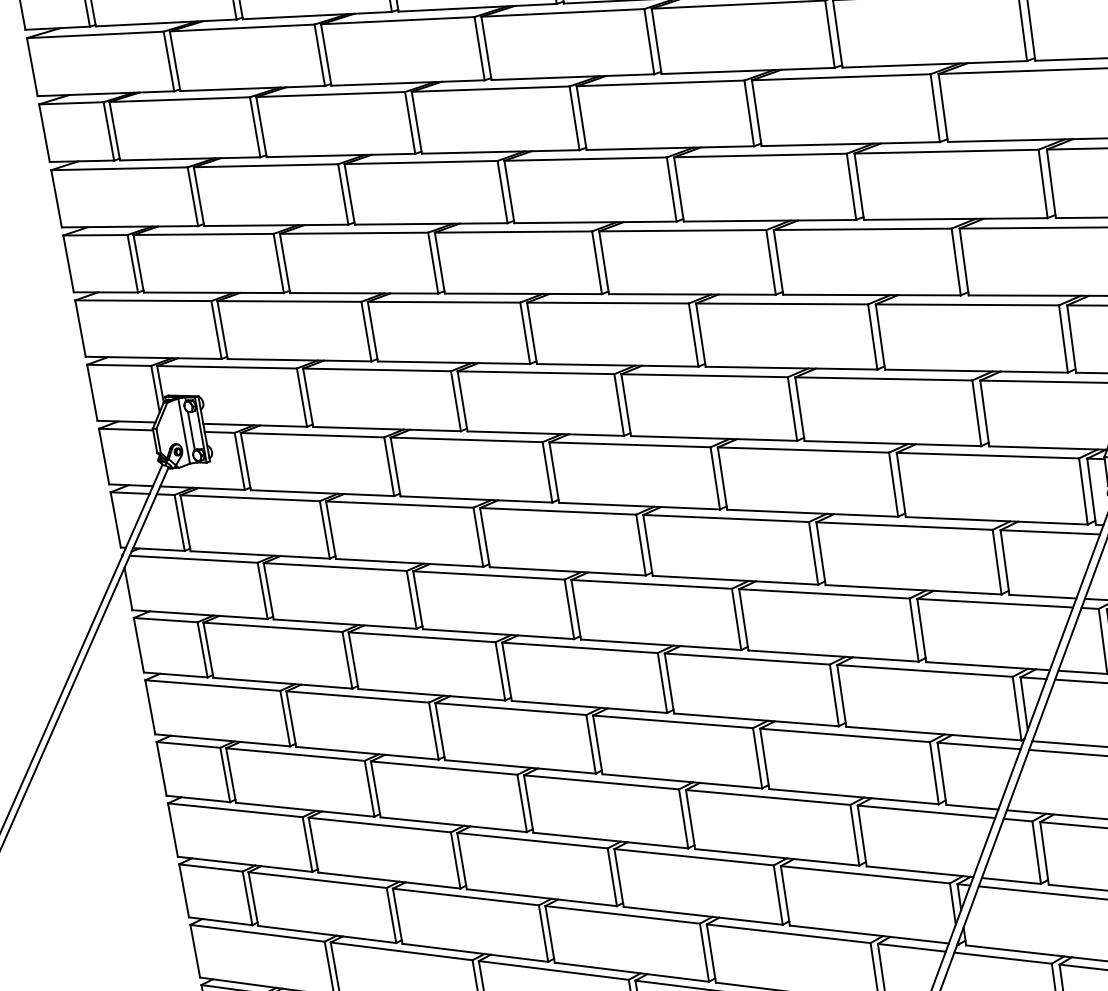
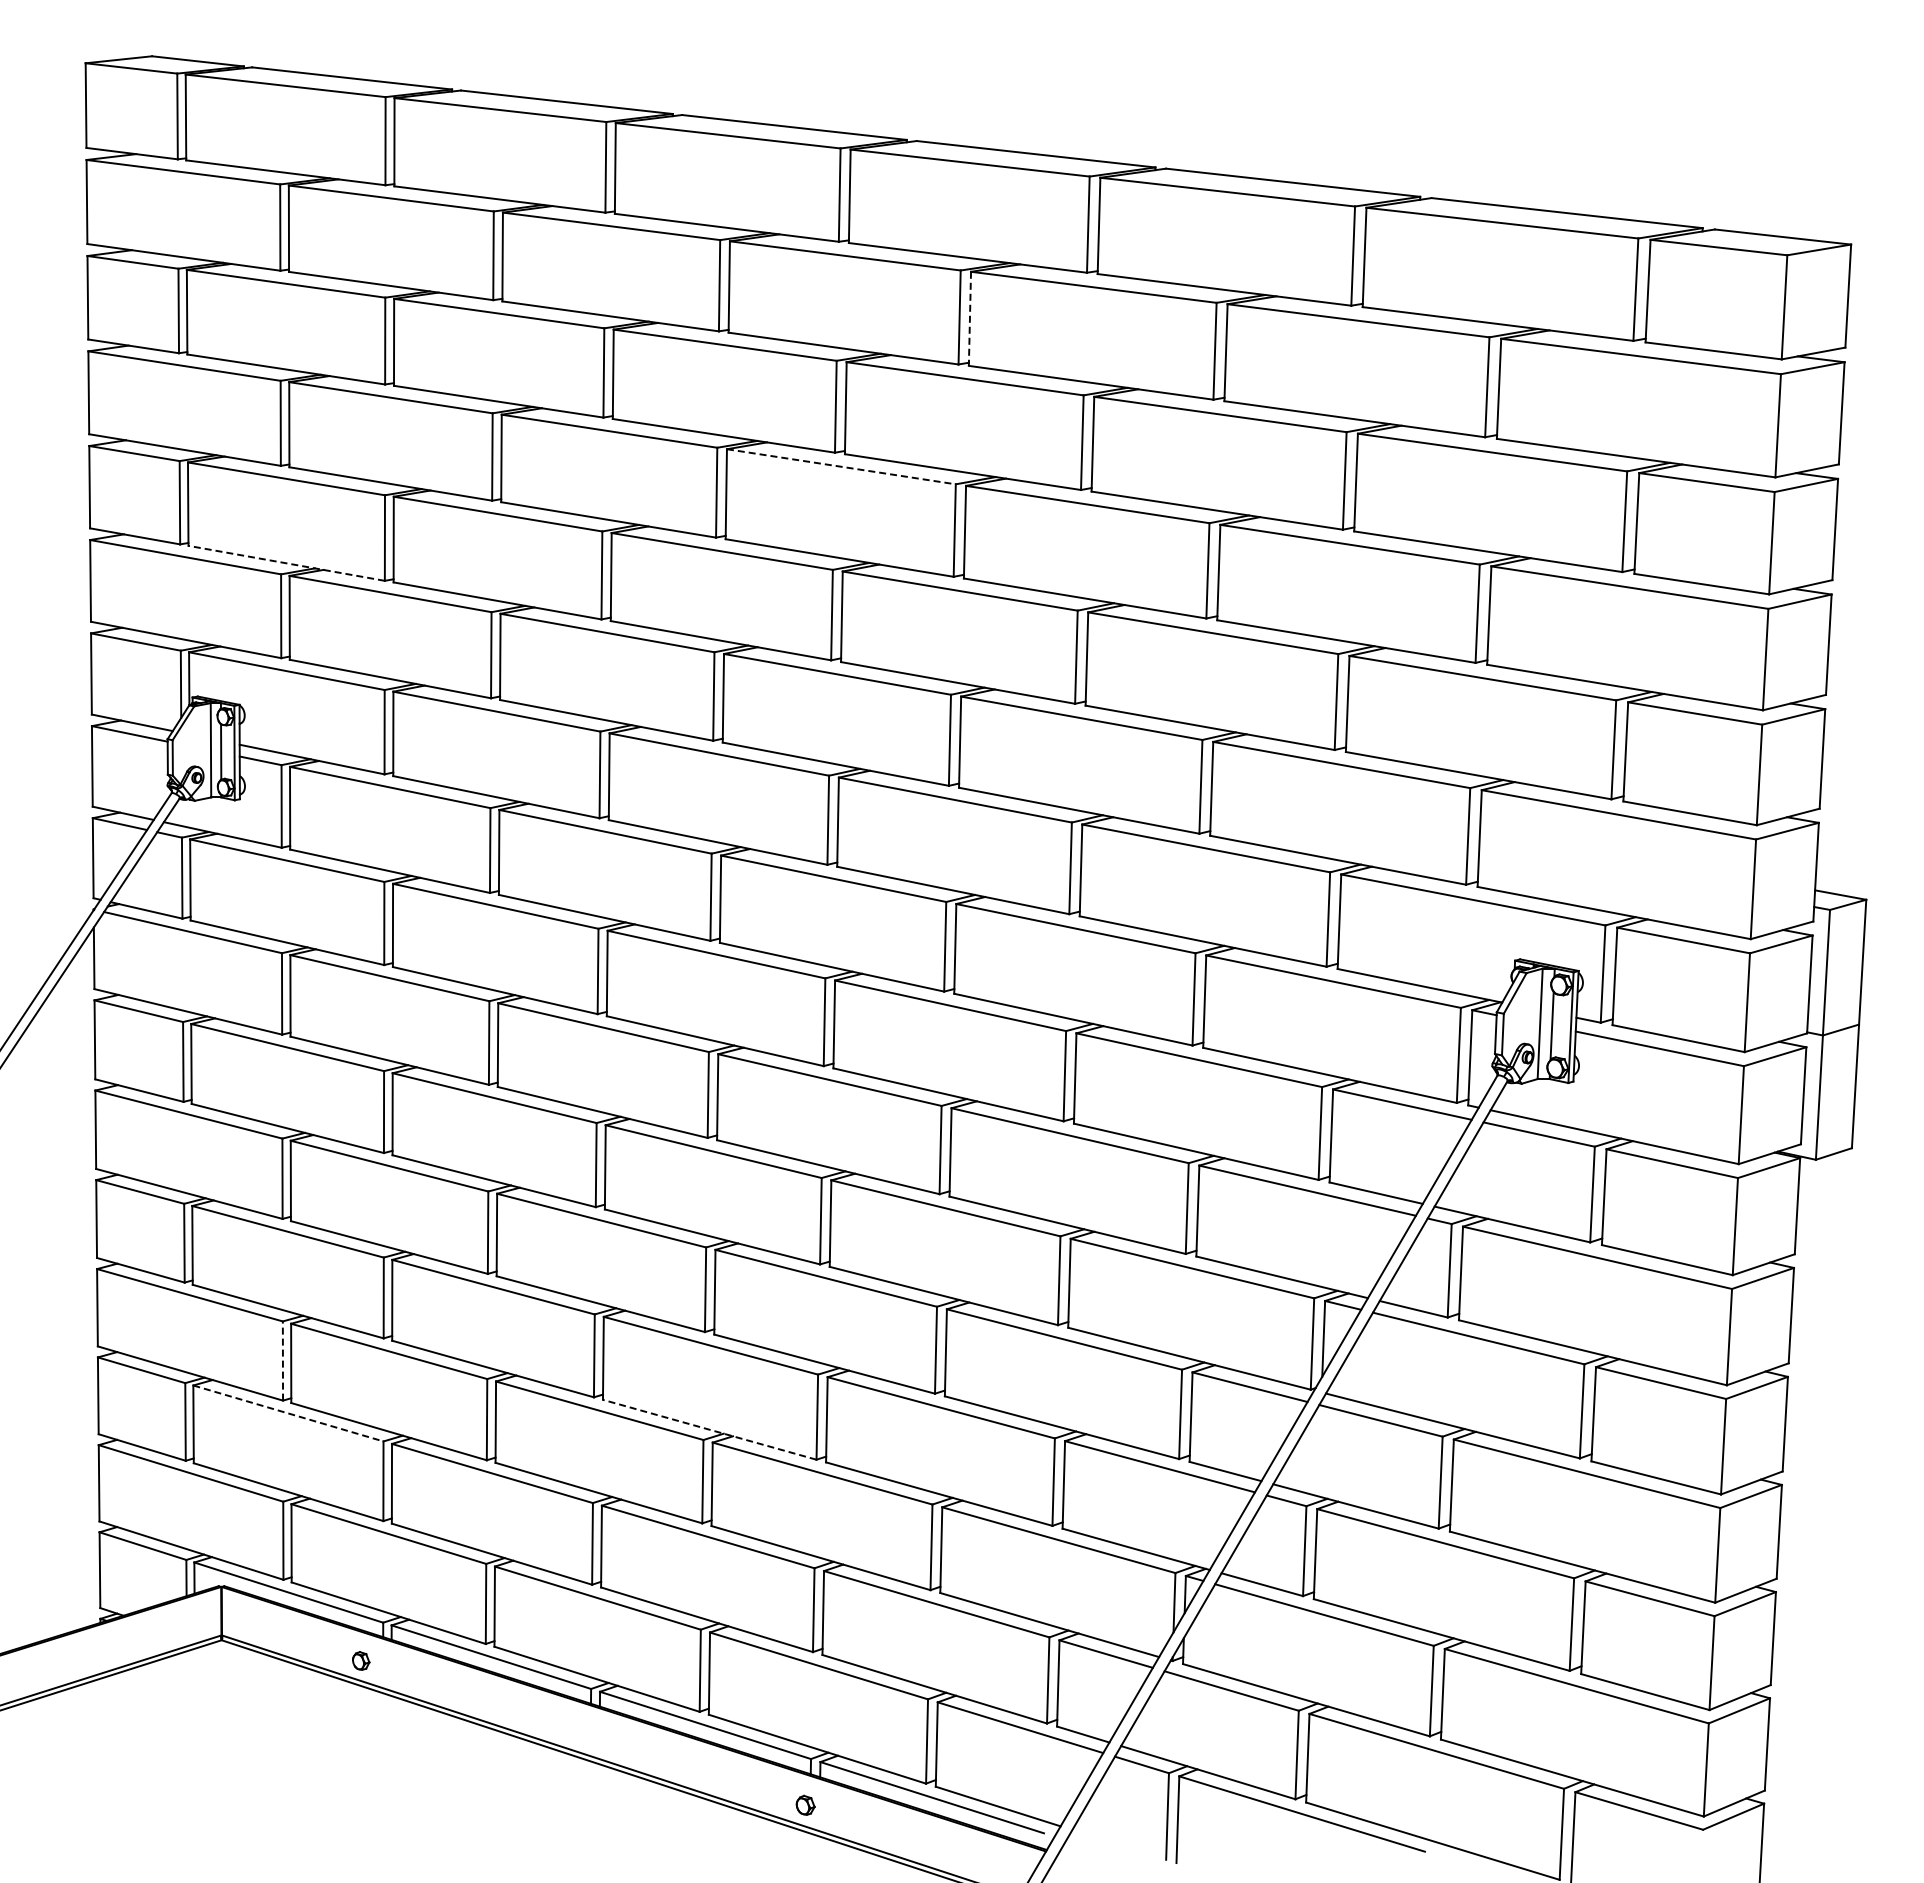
line: (656, 41) -> (969, 319), solid -> dashed
line: (585, 158) -> (841, 466), solid -> dashed
line: (213, 292) -> (286, 563), solid -> dashed
line: (610, 840) -> (709, 1429), solid -> dashed
line: (307, 844) -> (282, 1361), solid -> dashed
line: (317, 880) -> (288, 1413), solid -> dashed

